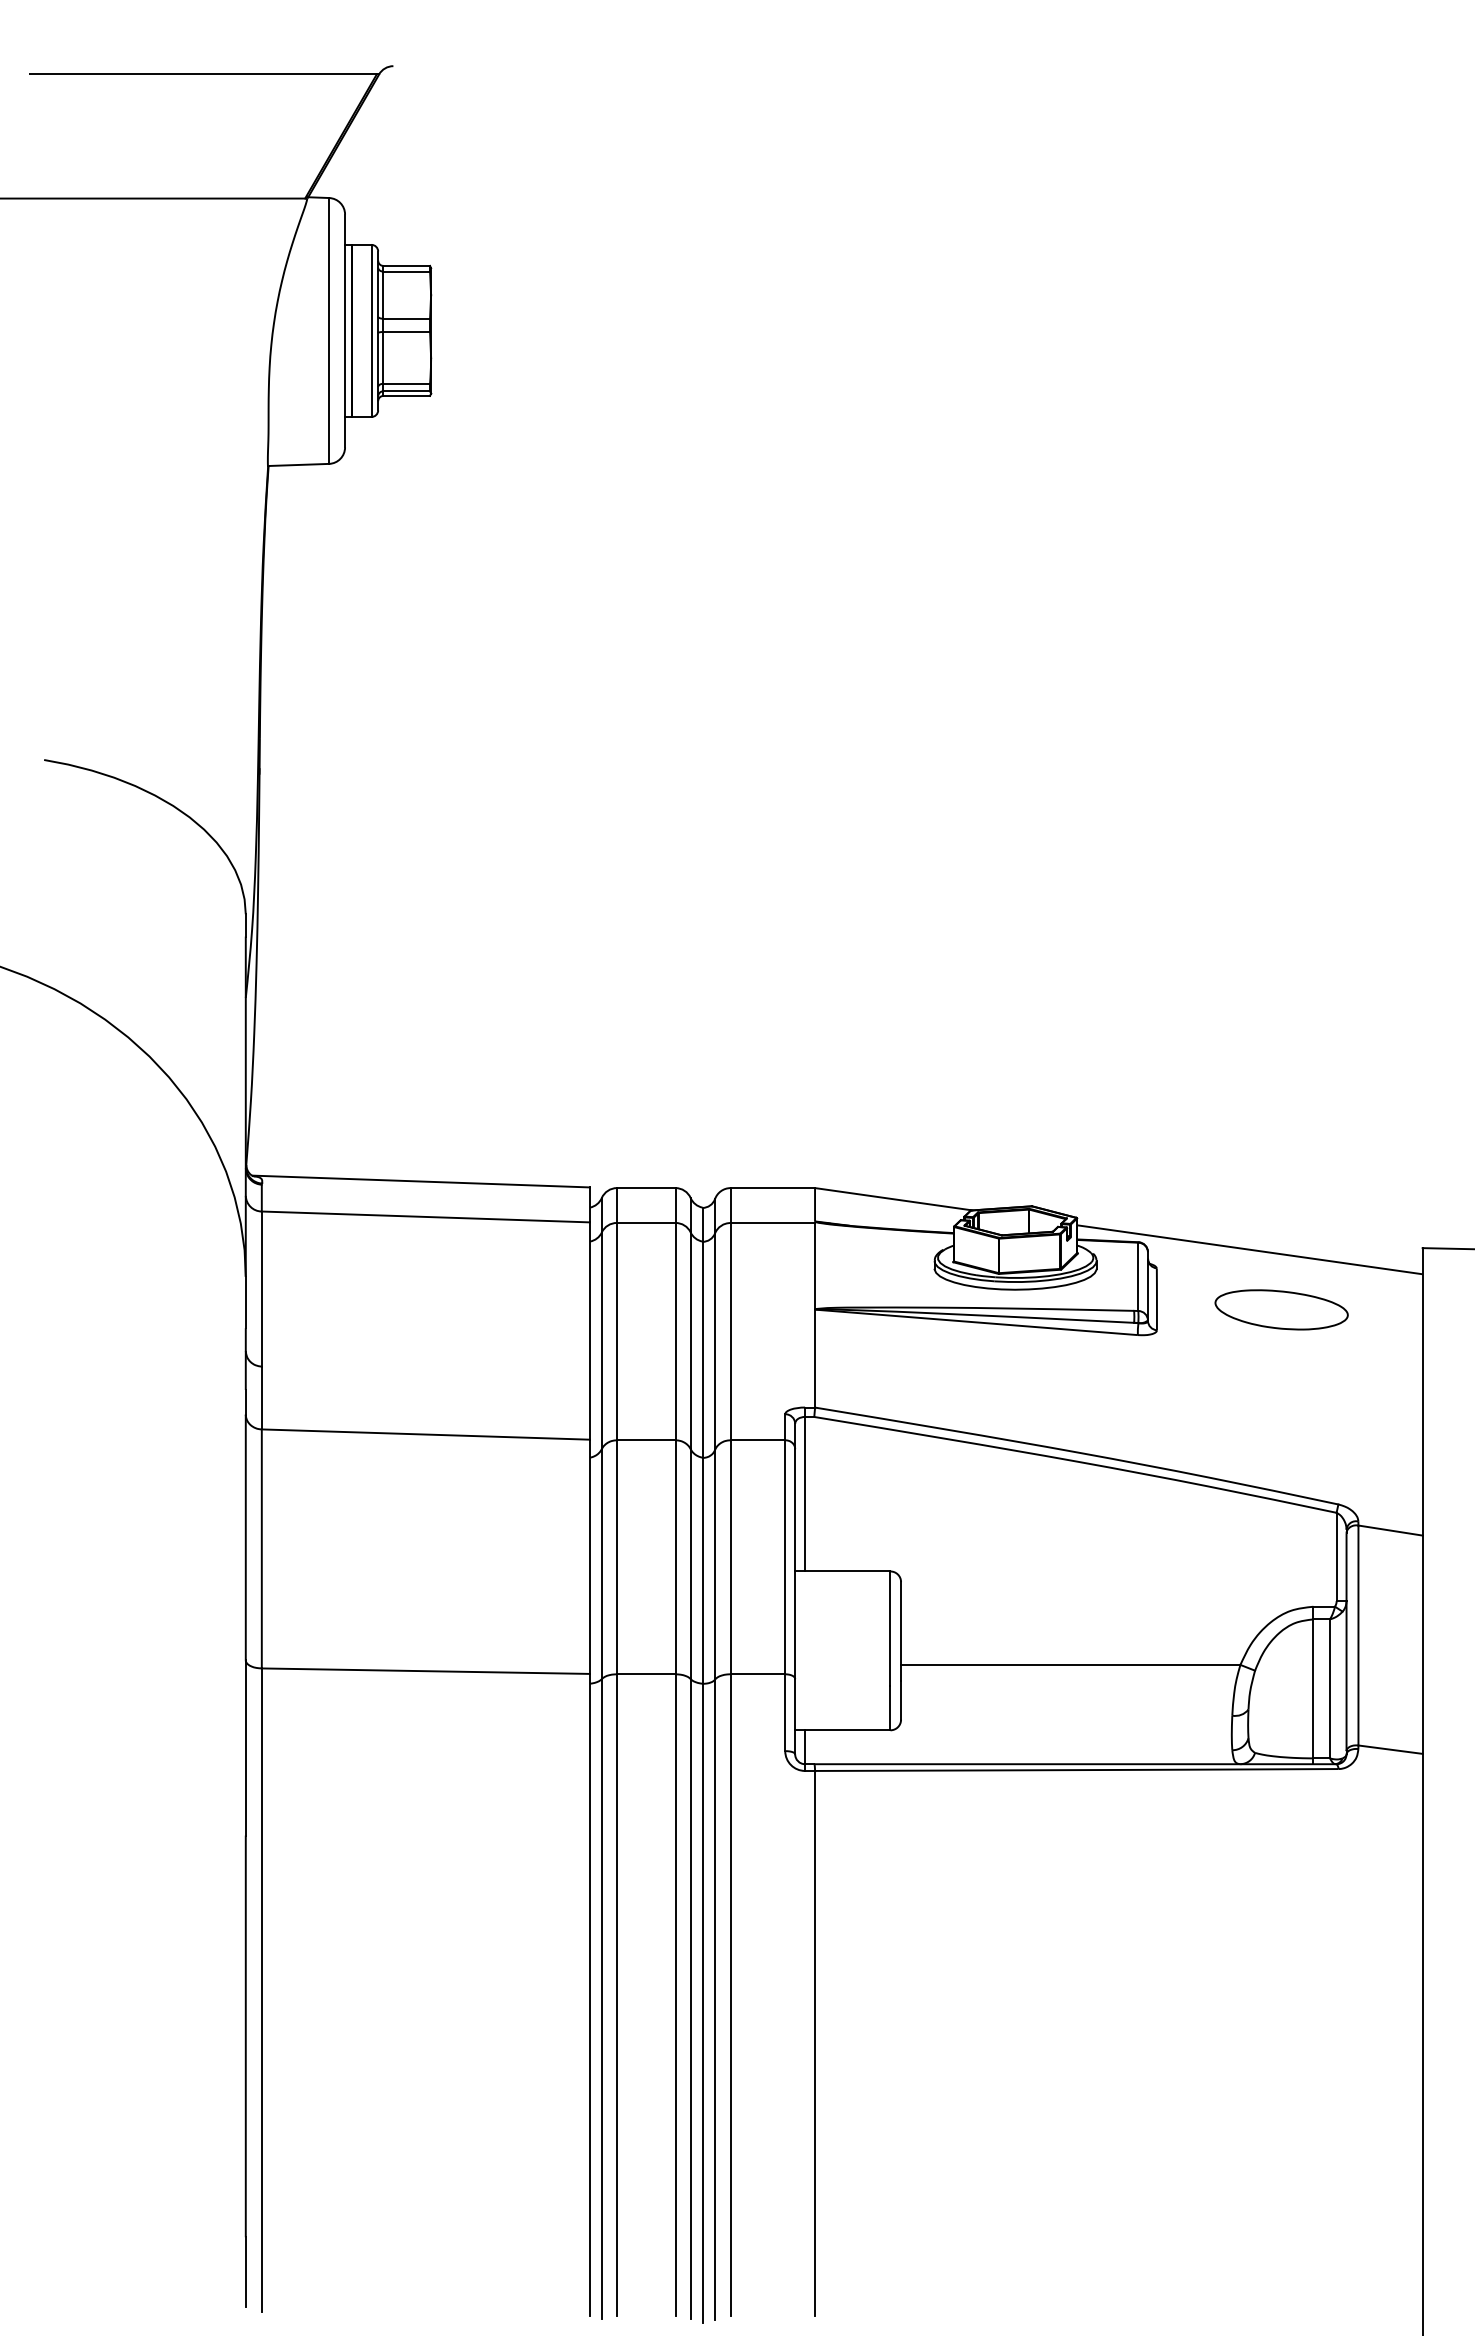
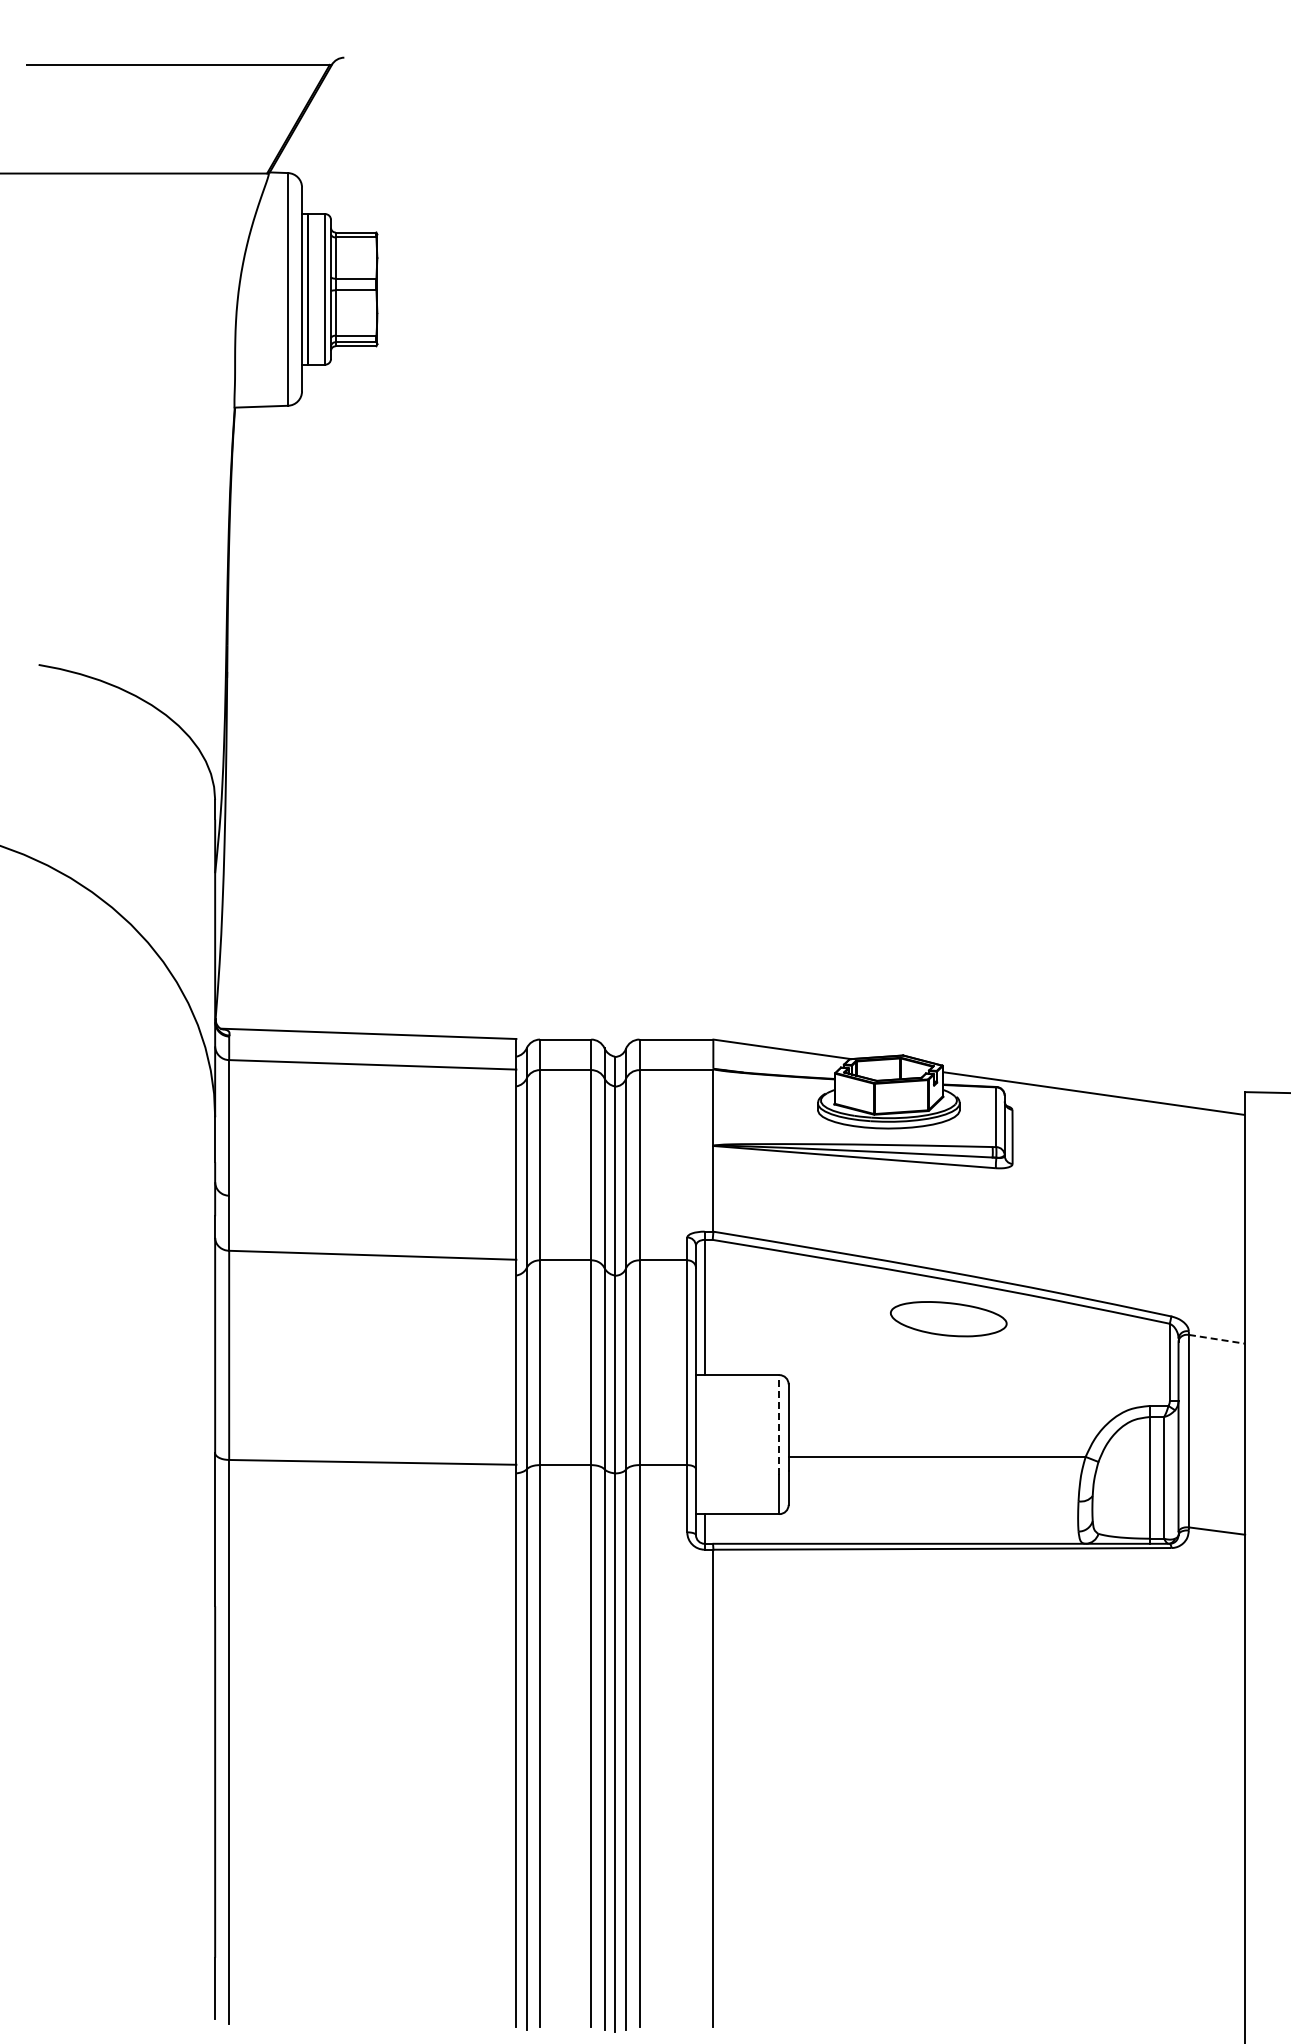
part: (1281, 1310) -> (948, 1319), moved
line: (1391, 1530) -> (1217, 1339), solid -> dashed
line: (890, 1627) -> (779, 1424), solid -> dashed

